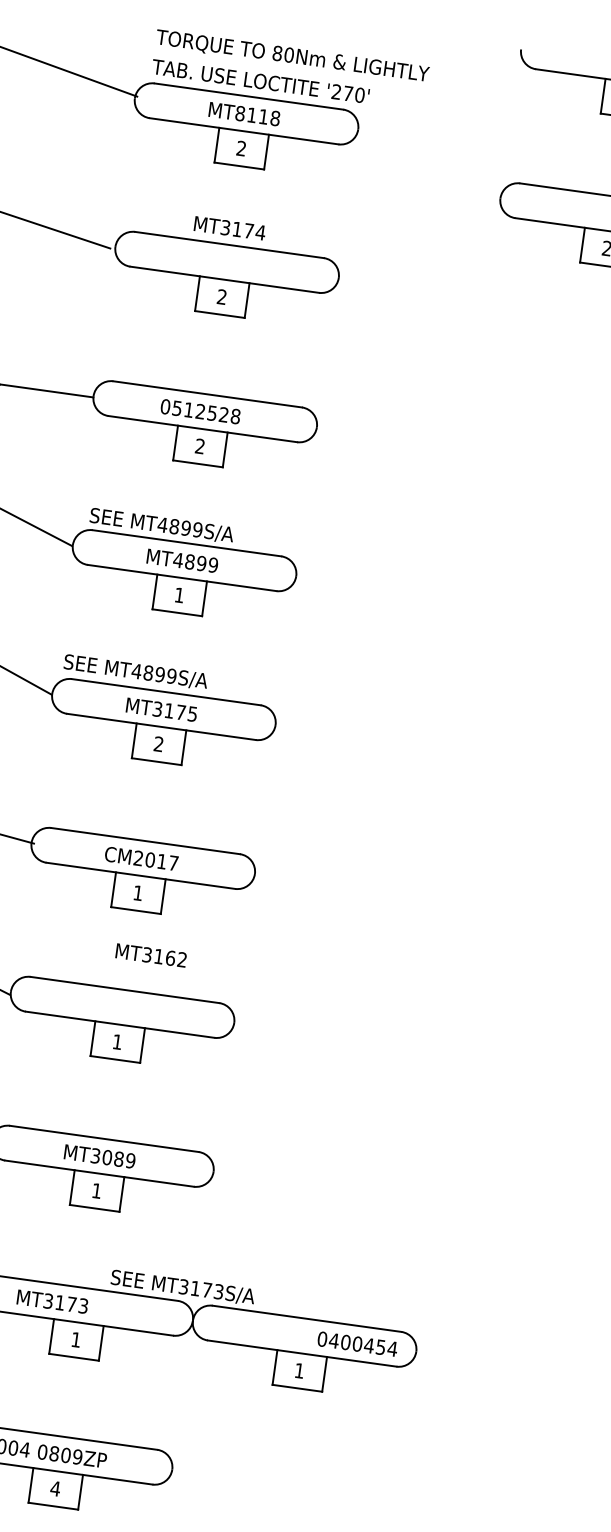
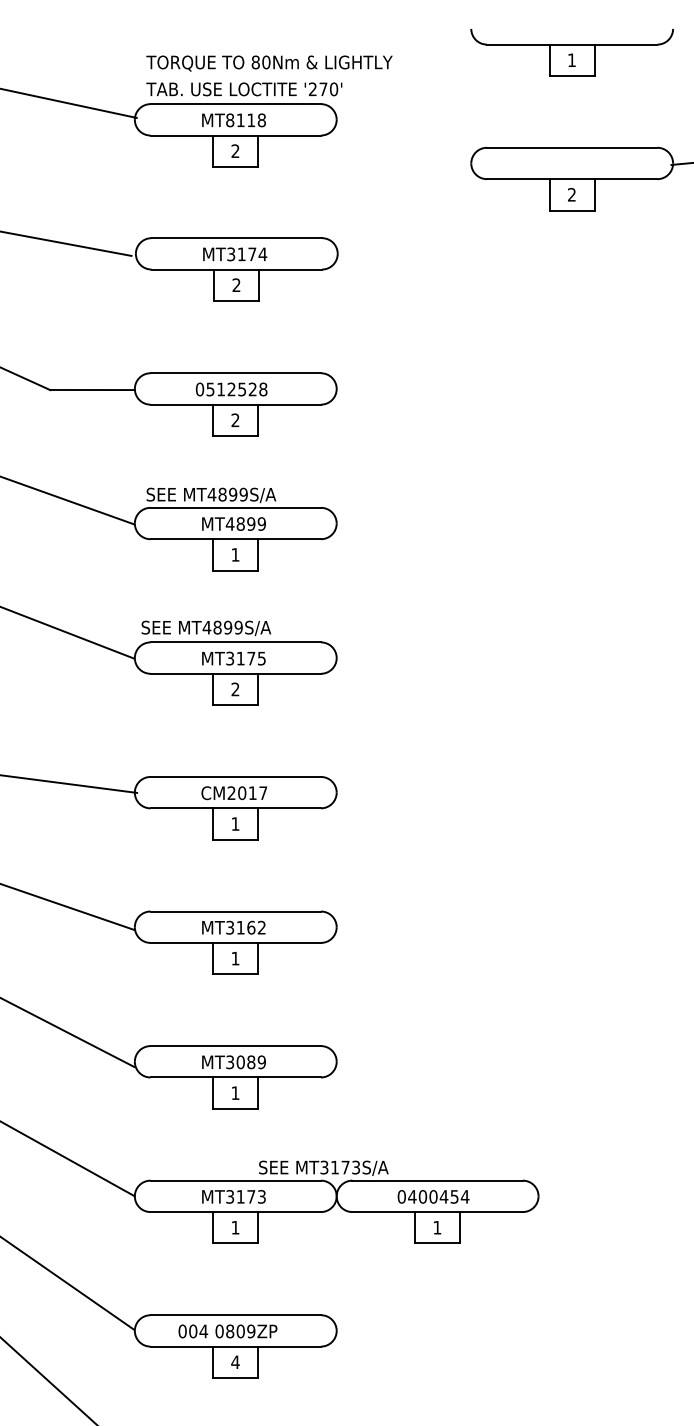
text: (230, 228) -> (235, 254), moved
text: (150, 955) -> (233, 927), moved
text: (52, 1301) -> (233, 1196), moved
text: (357, 1343) -> (433, 1196), moved

